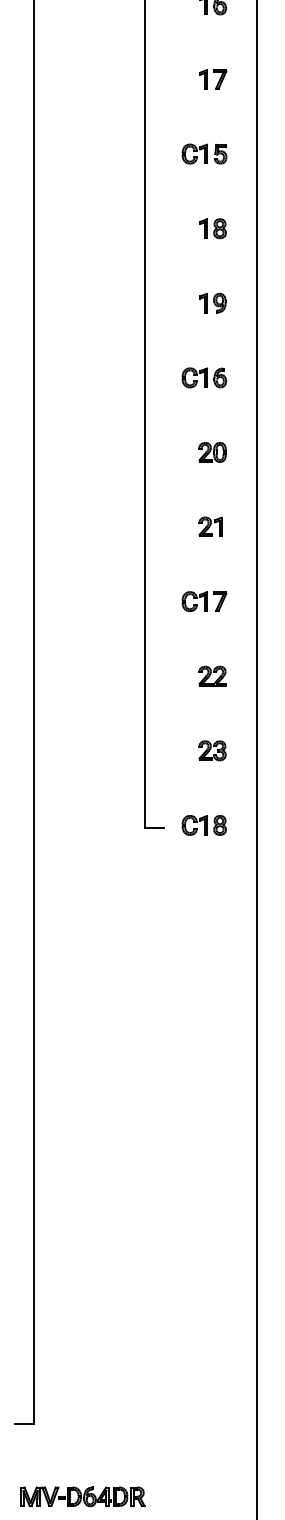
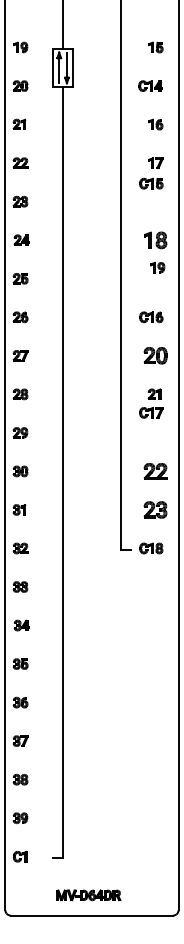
part: (204, 153) -> (151, 183), moved
part: (212, 227) -> (155, 239), size x1.6
part: (212, 302) -> (157, 267), moved
part: (212, 451) -> (155, 355), size x1.6
part: (204, 600) -> (151, 412), moved
part: (212, 674) -> (155, 470), size x1.6
part: (212, 749) -> (155, 509), size x1.6

